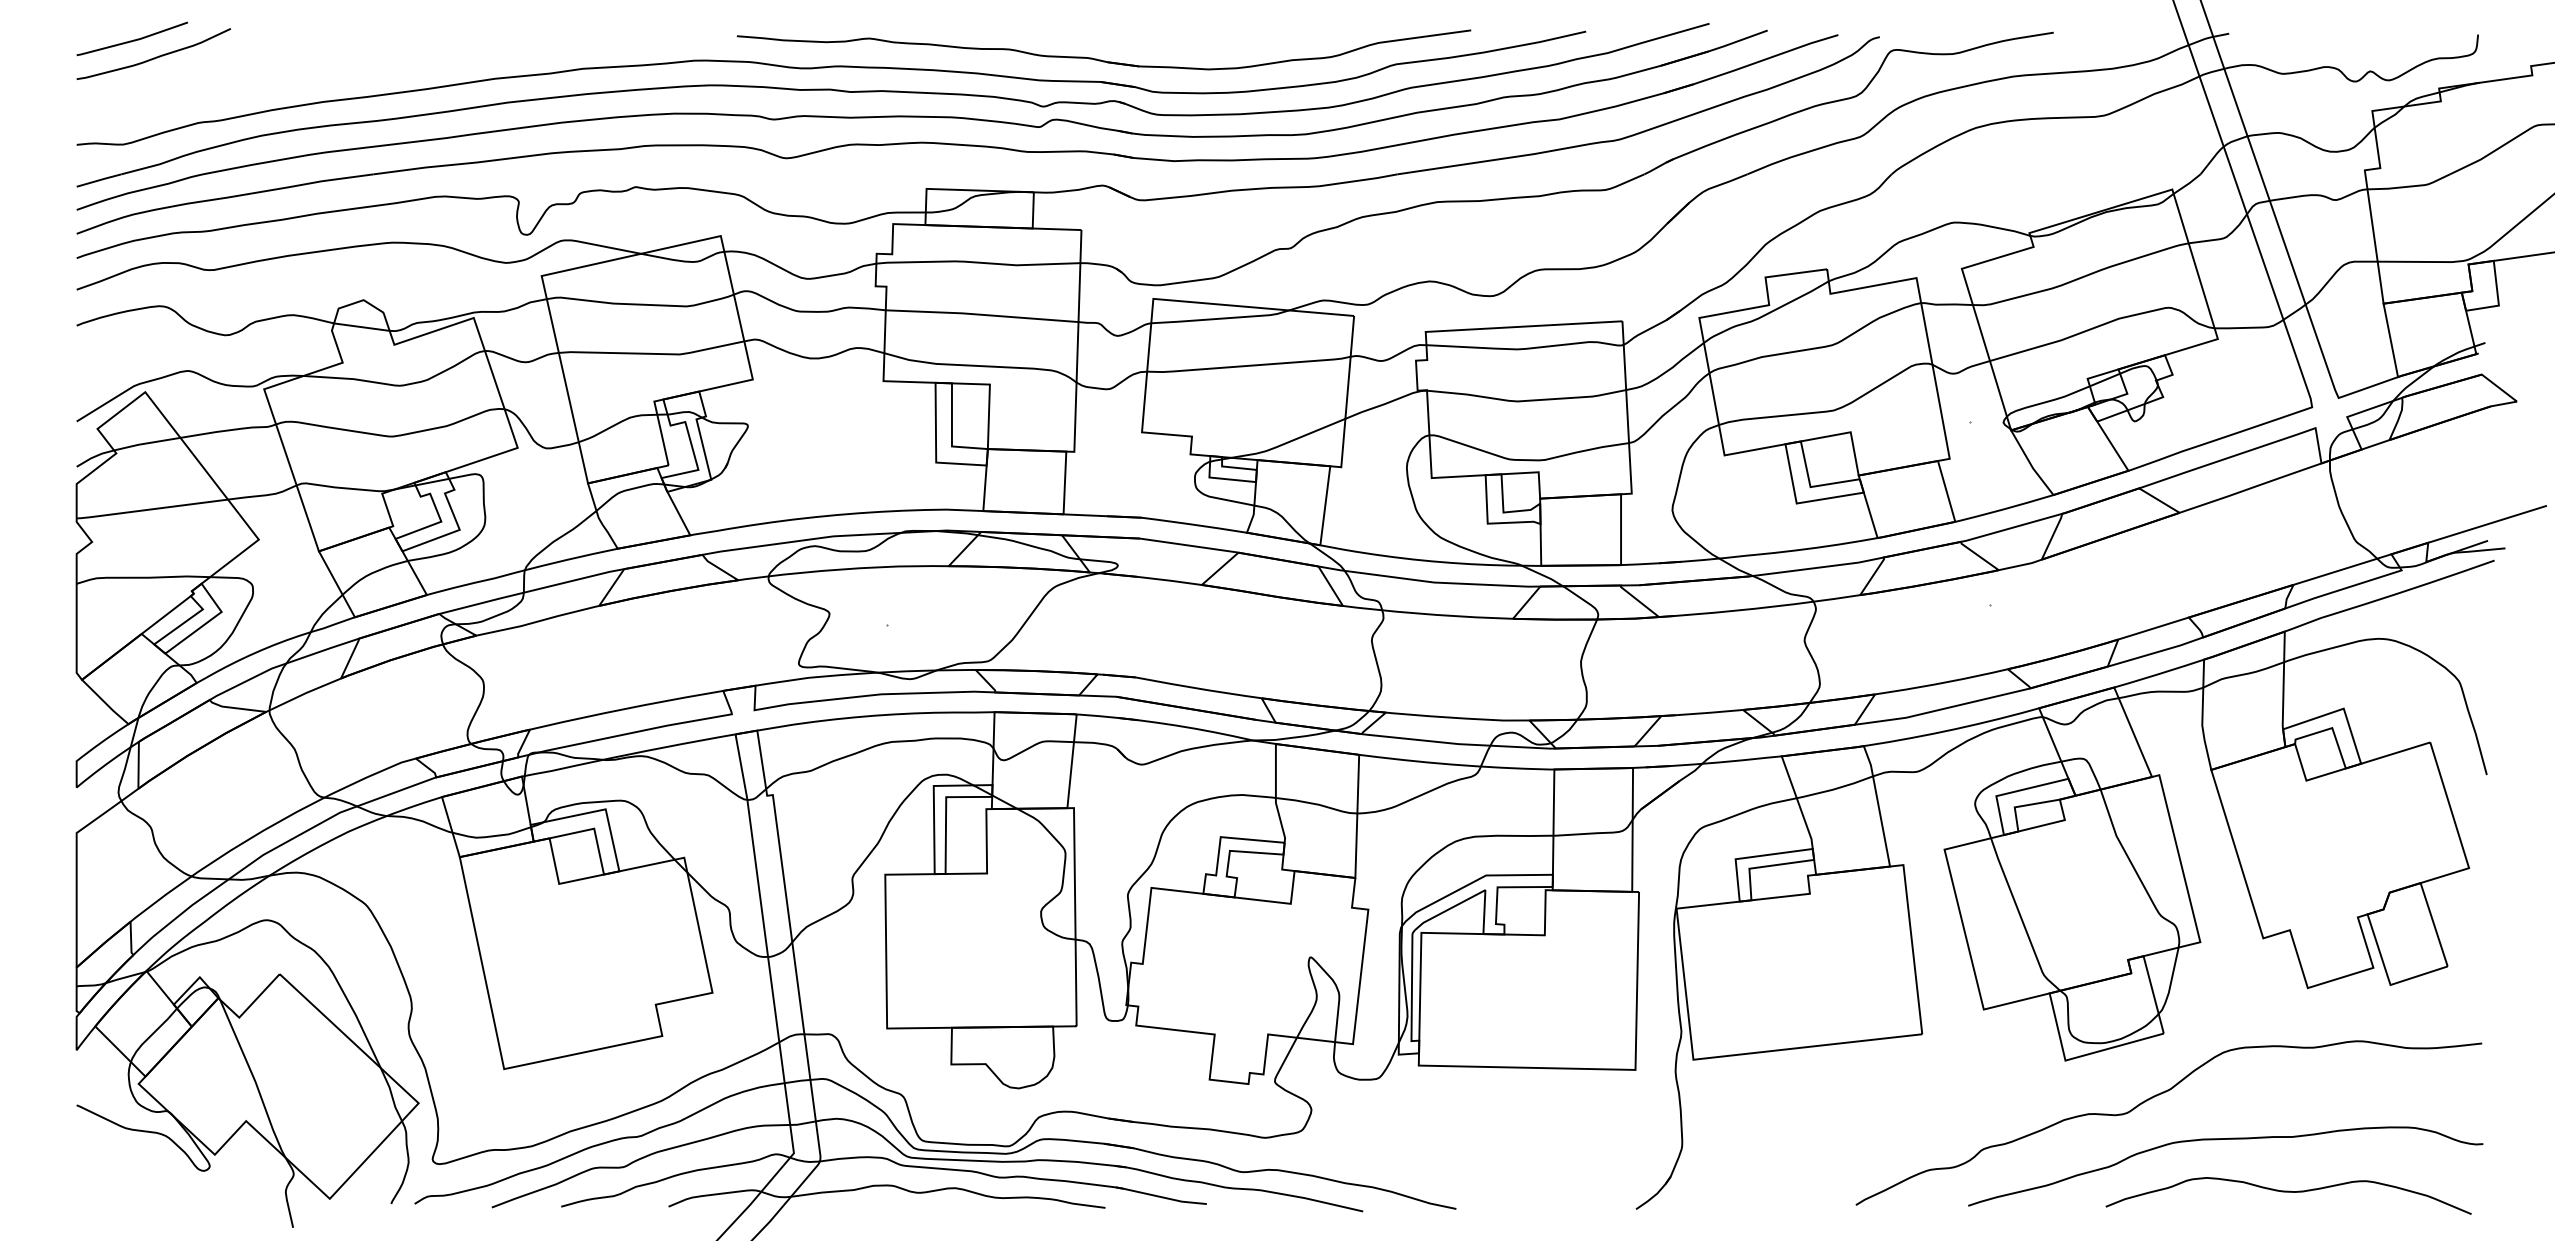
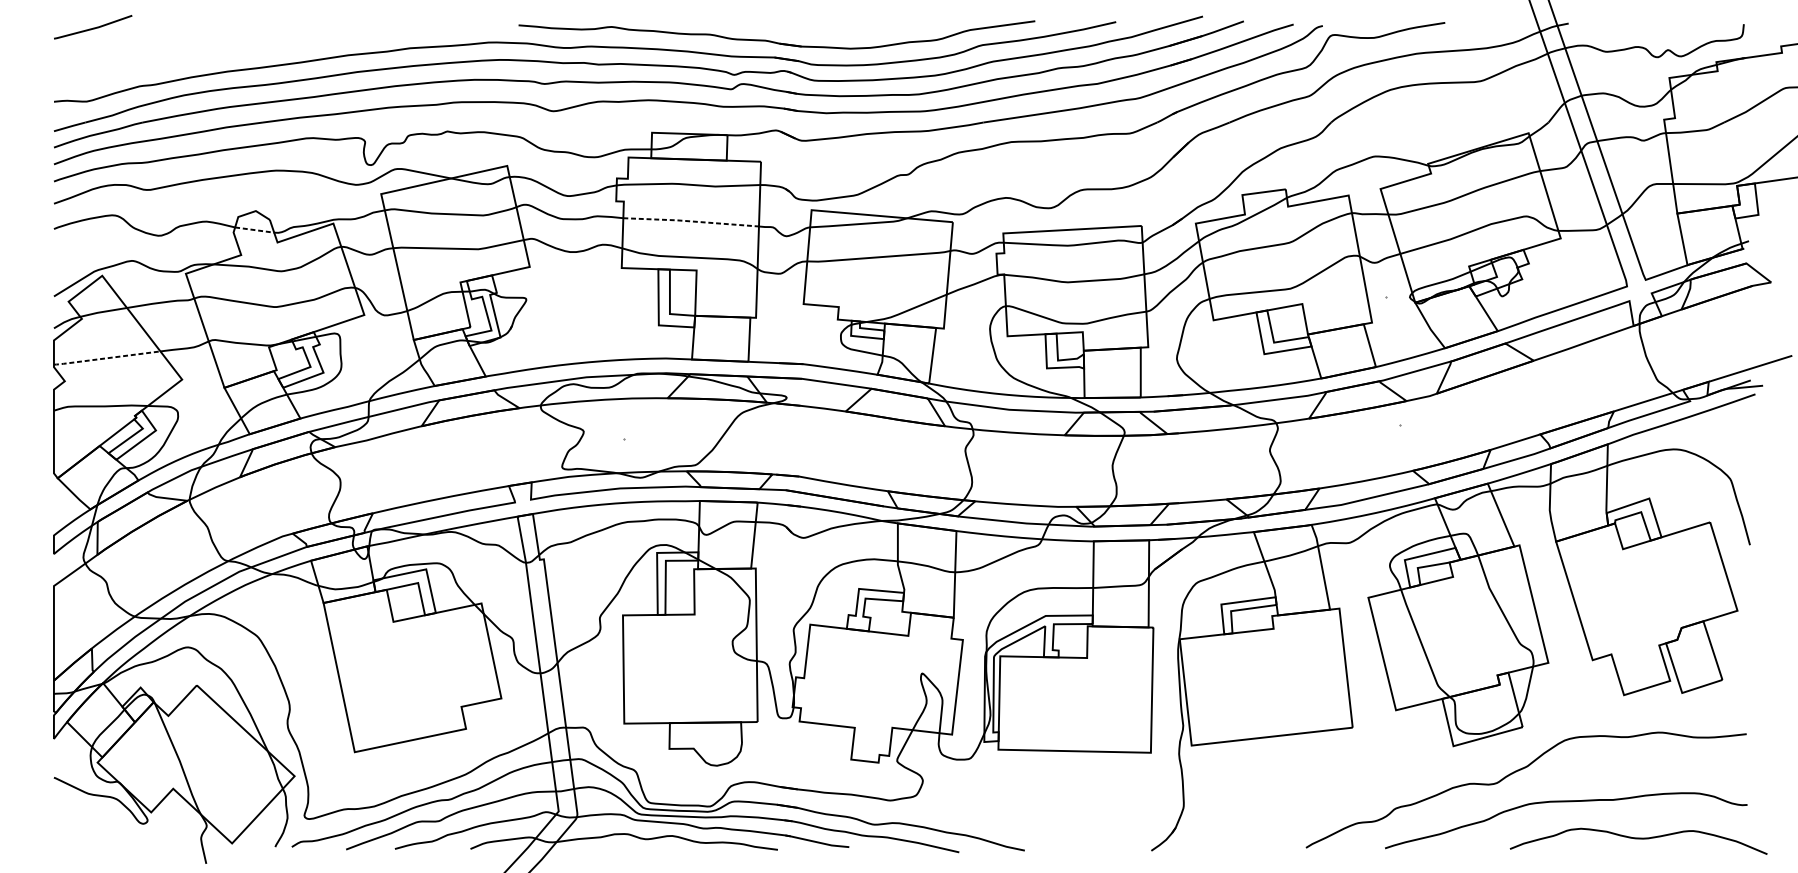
curve: (153, 57) -> (108, 40), removed
line: (982, 314) -> (691, 221), solid -> dashed
line: (362, 327) -> (255, 230), solid -> dashed
line: (150, 509) -> (105, 358), solid -> dashed
curve: (2288, 1192) -> (1638, 839), moved

